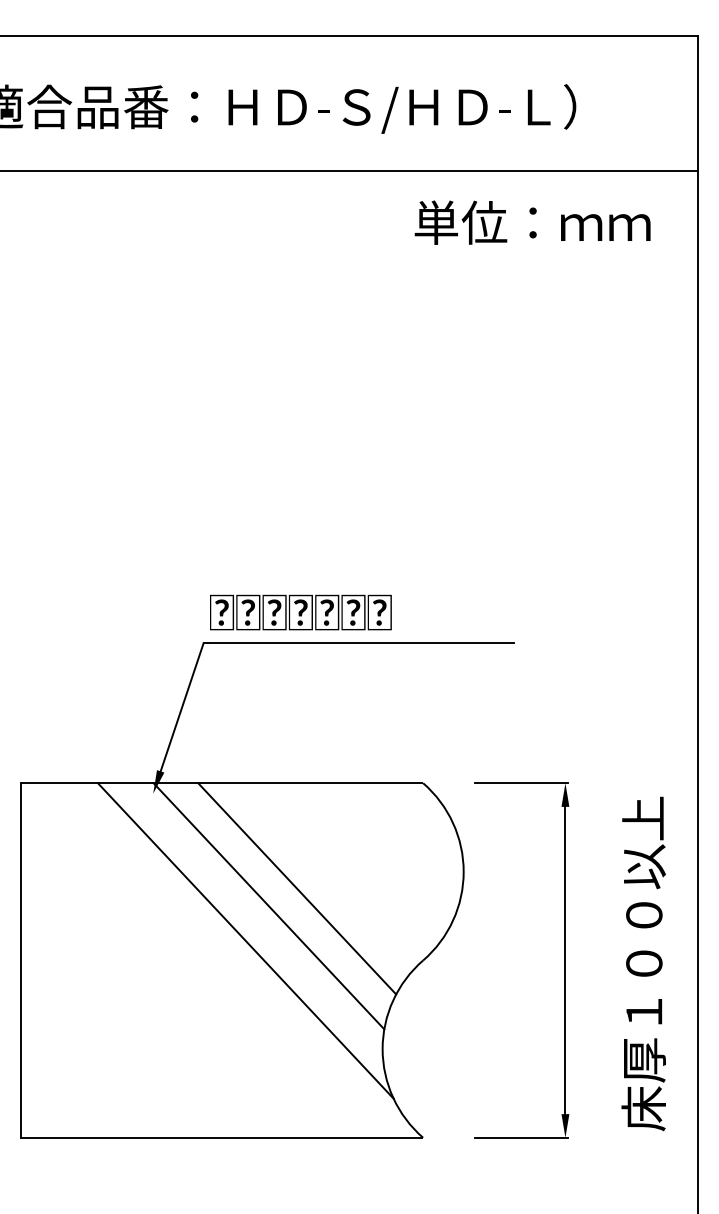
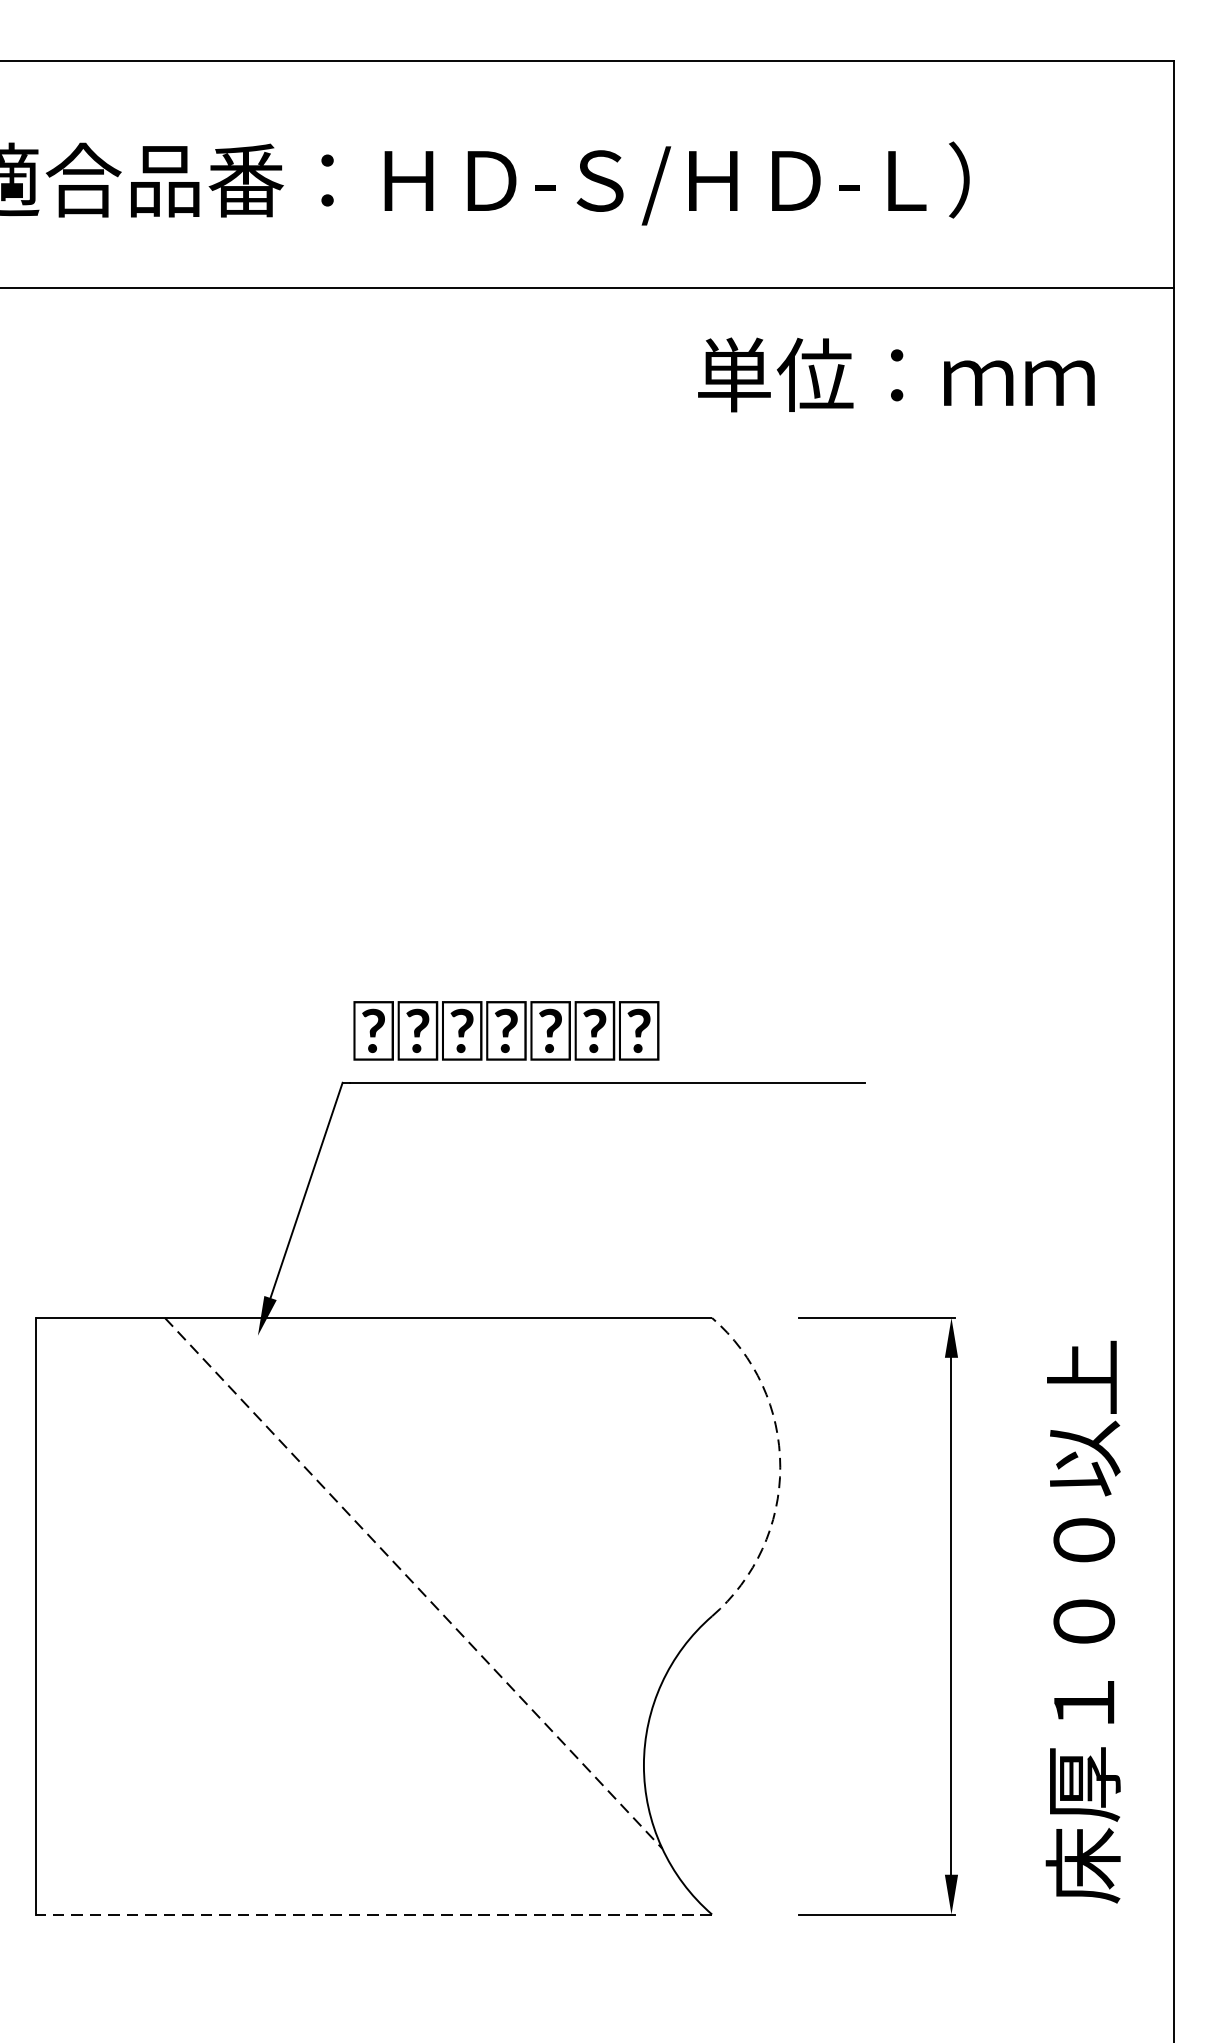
arc: (463, 871) -> (779, 1466), solid -> dashed
line: (297, 888) -> (500, 1495), removed
line: (268, 906) -> (451, 1525), removed
line: (246, 941) -> (414, 1584), solid -> dashed
line: (222, 1137) -> (374, 1914), solid -> dashed

